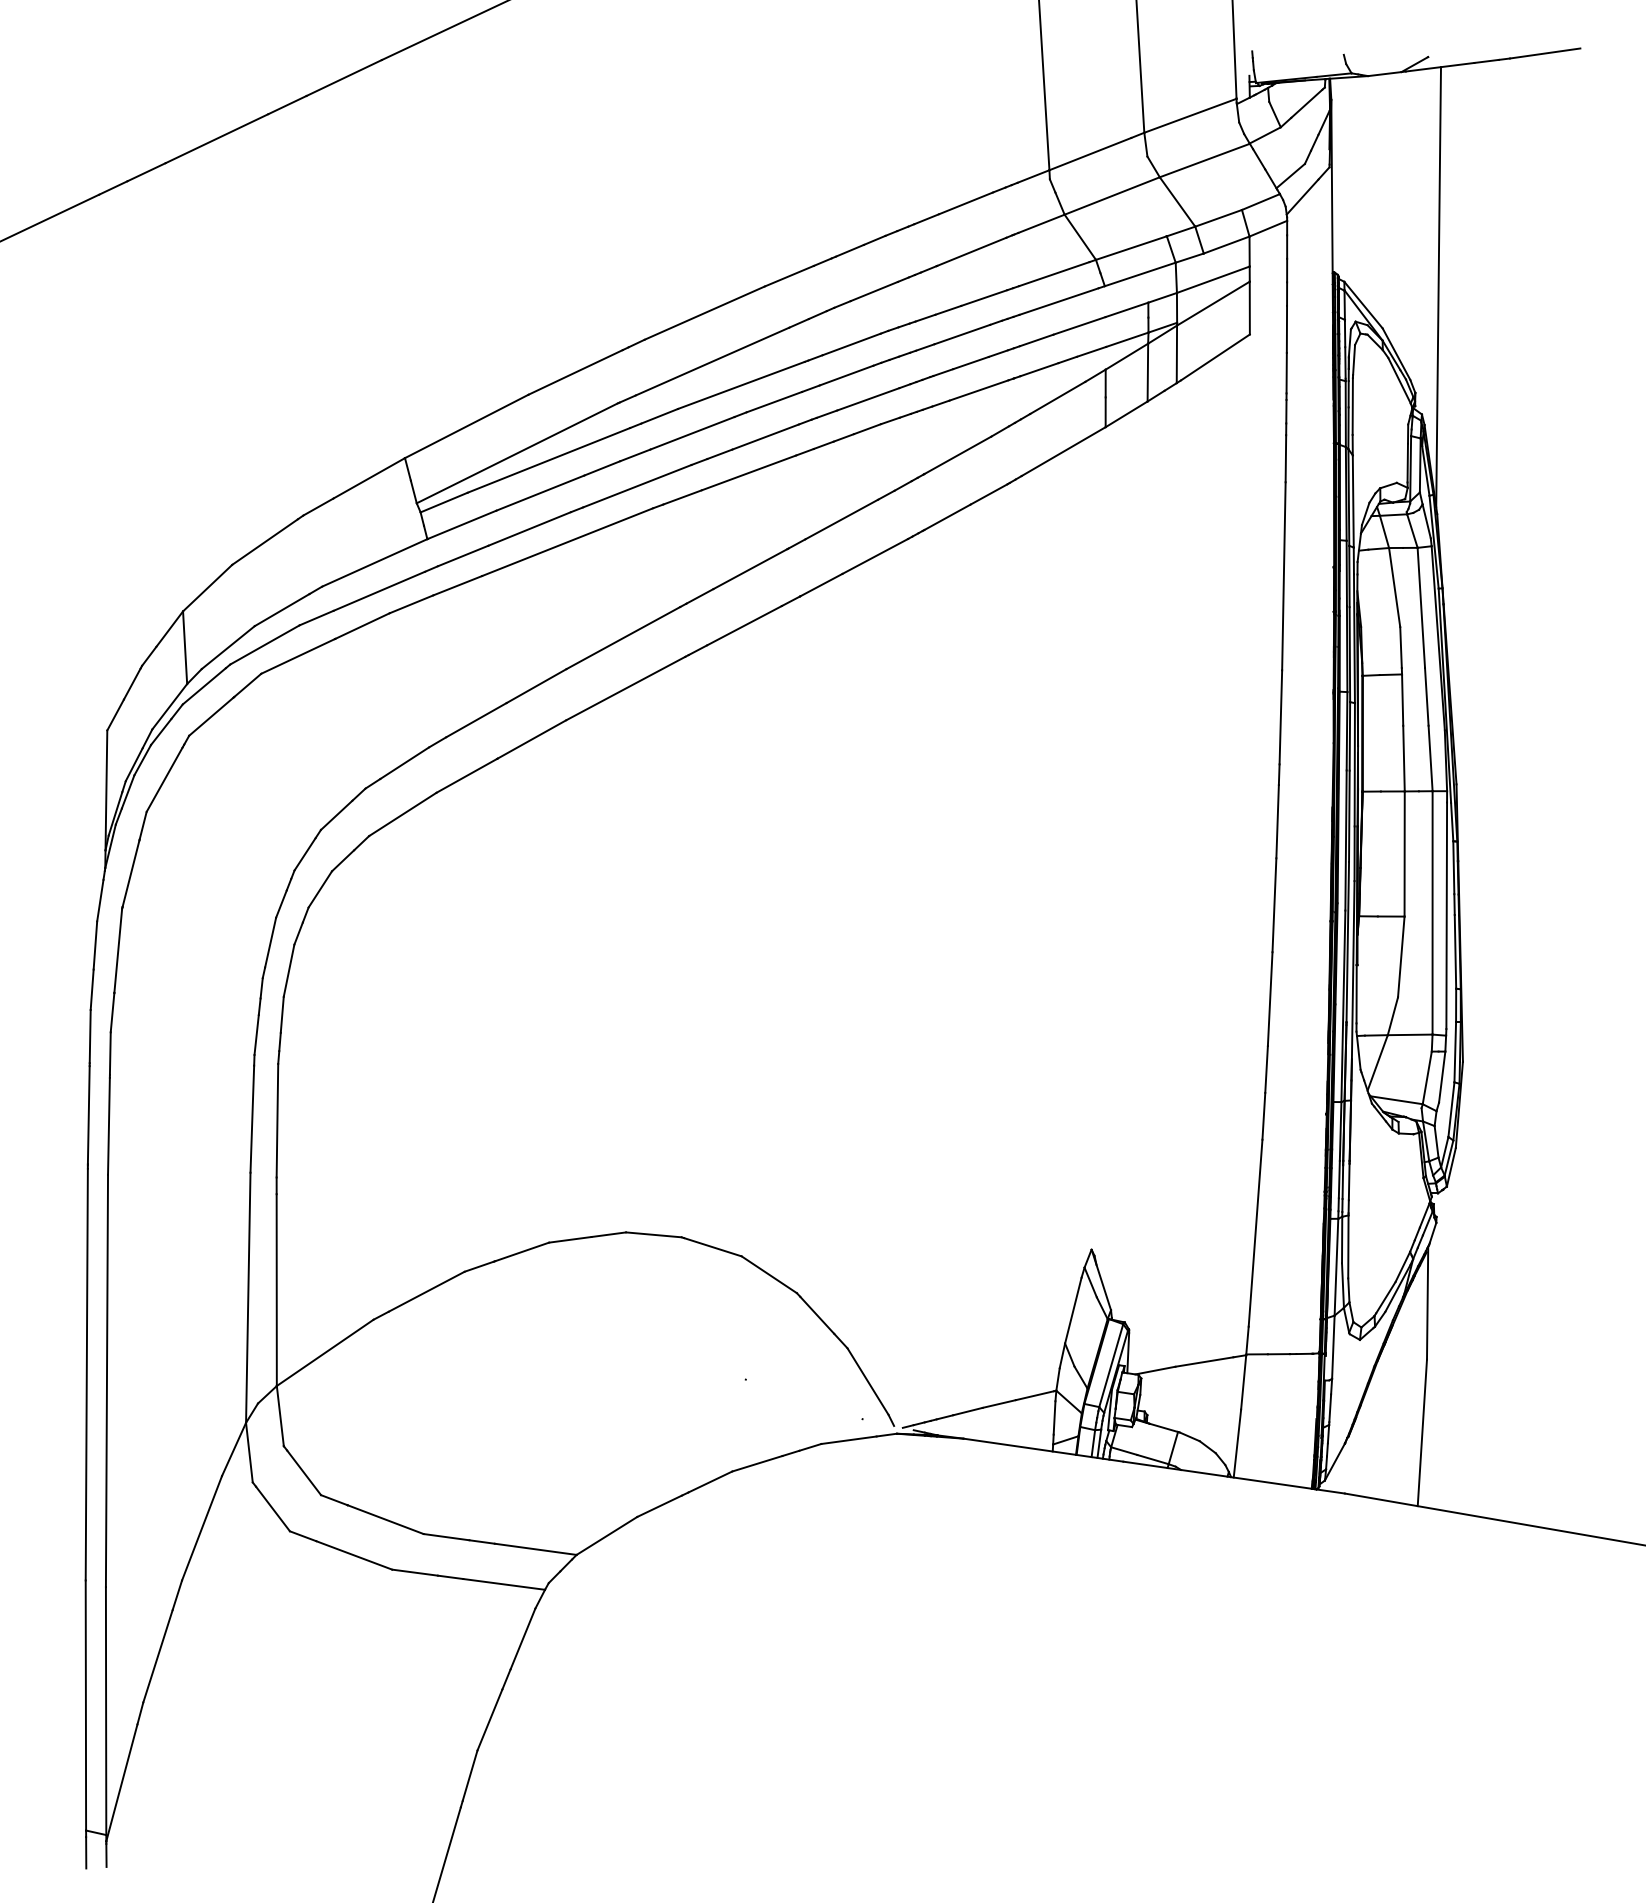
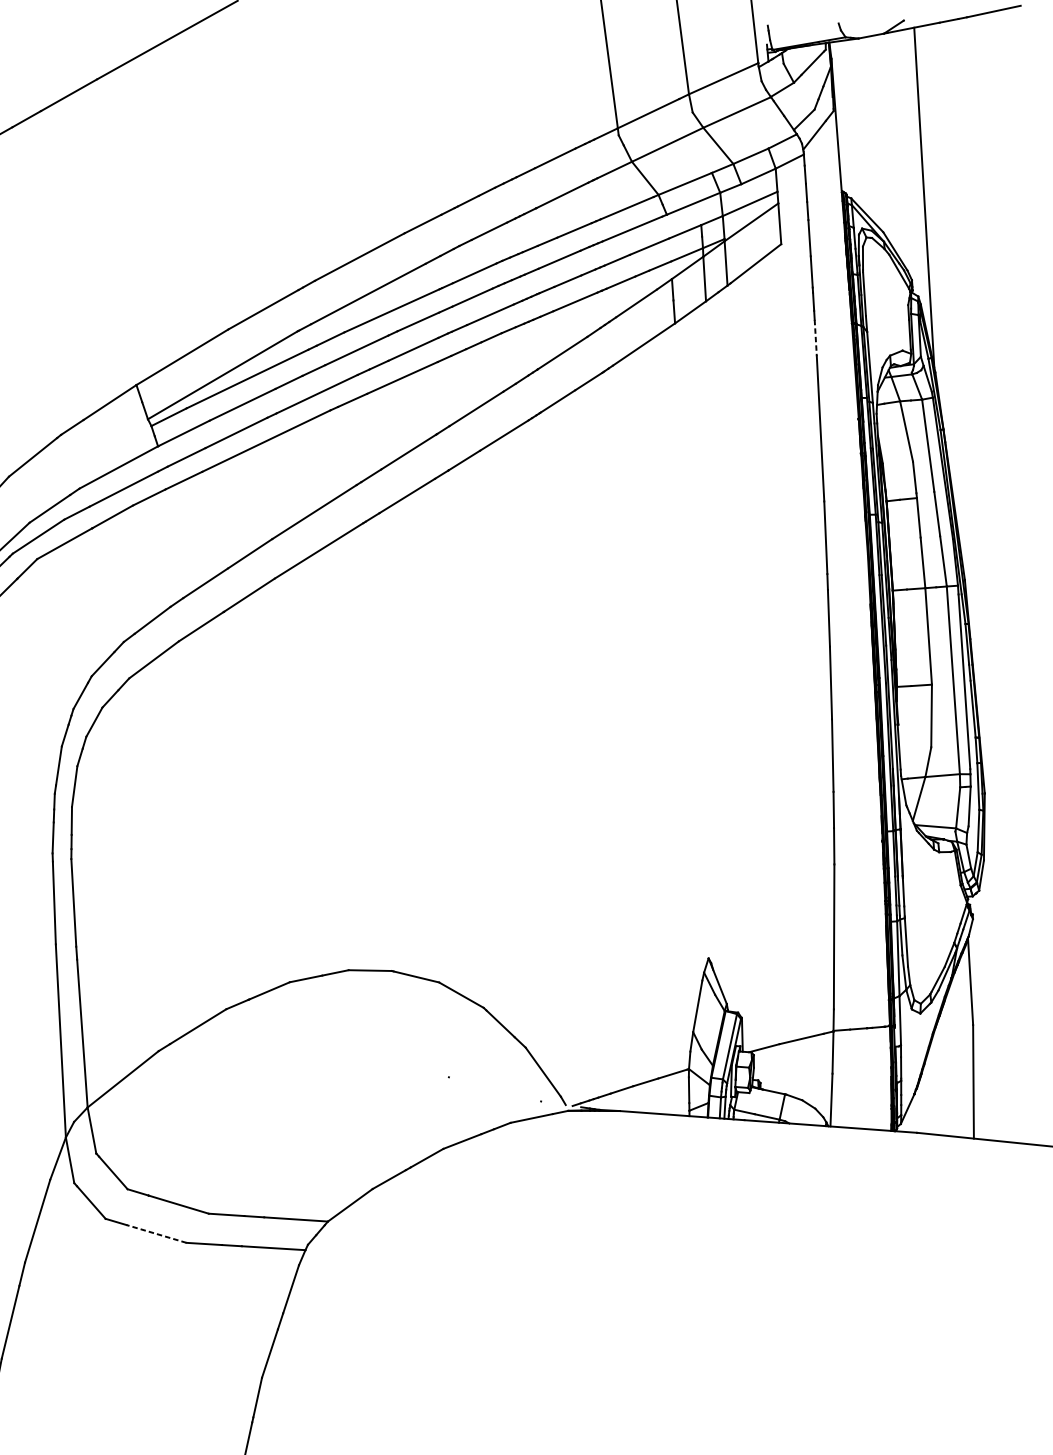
line: (1285, 458) -> (815, 337), solid -> dashed
line: (354, 1555) -> (156, 1233), solid -> dashed

